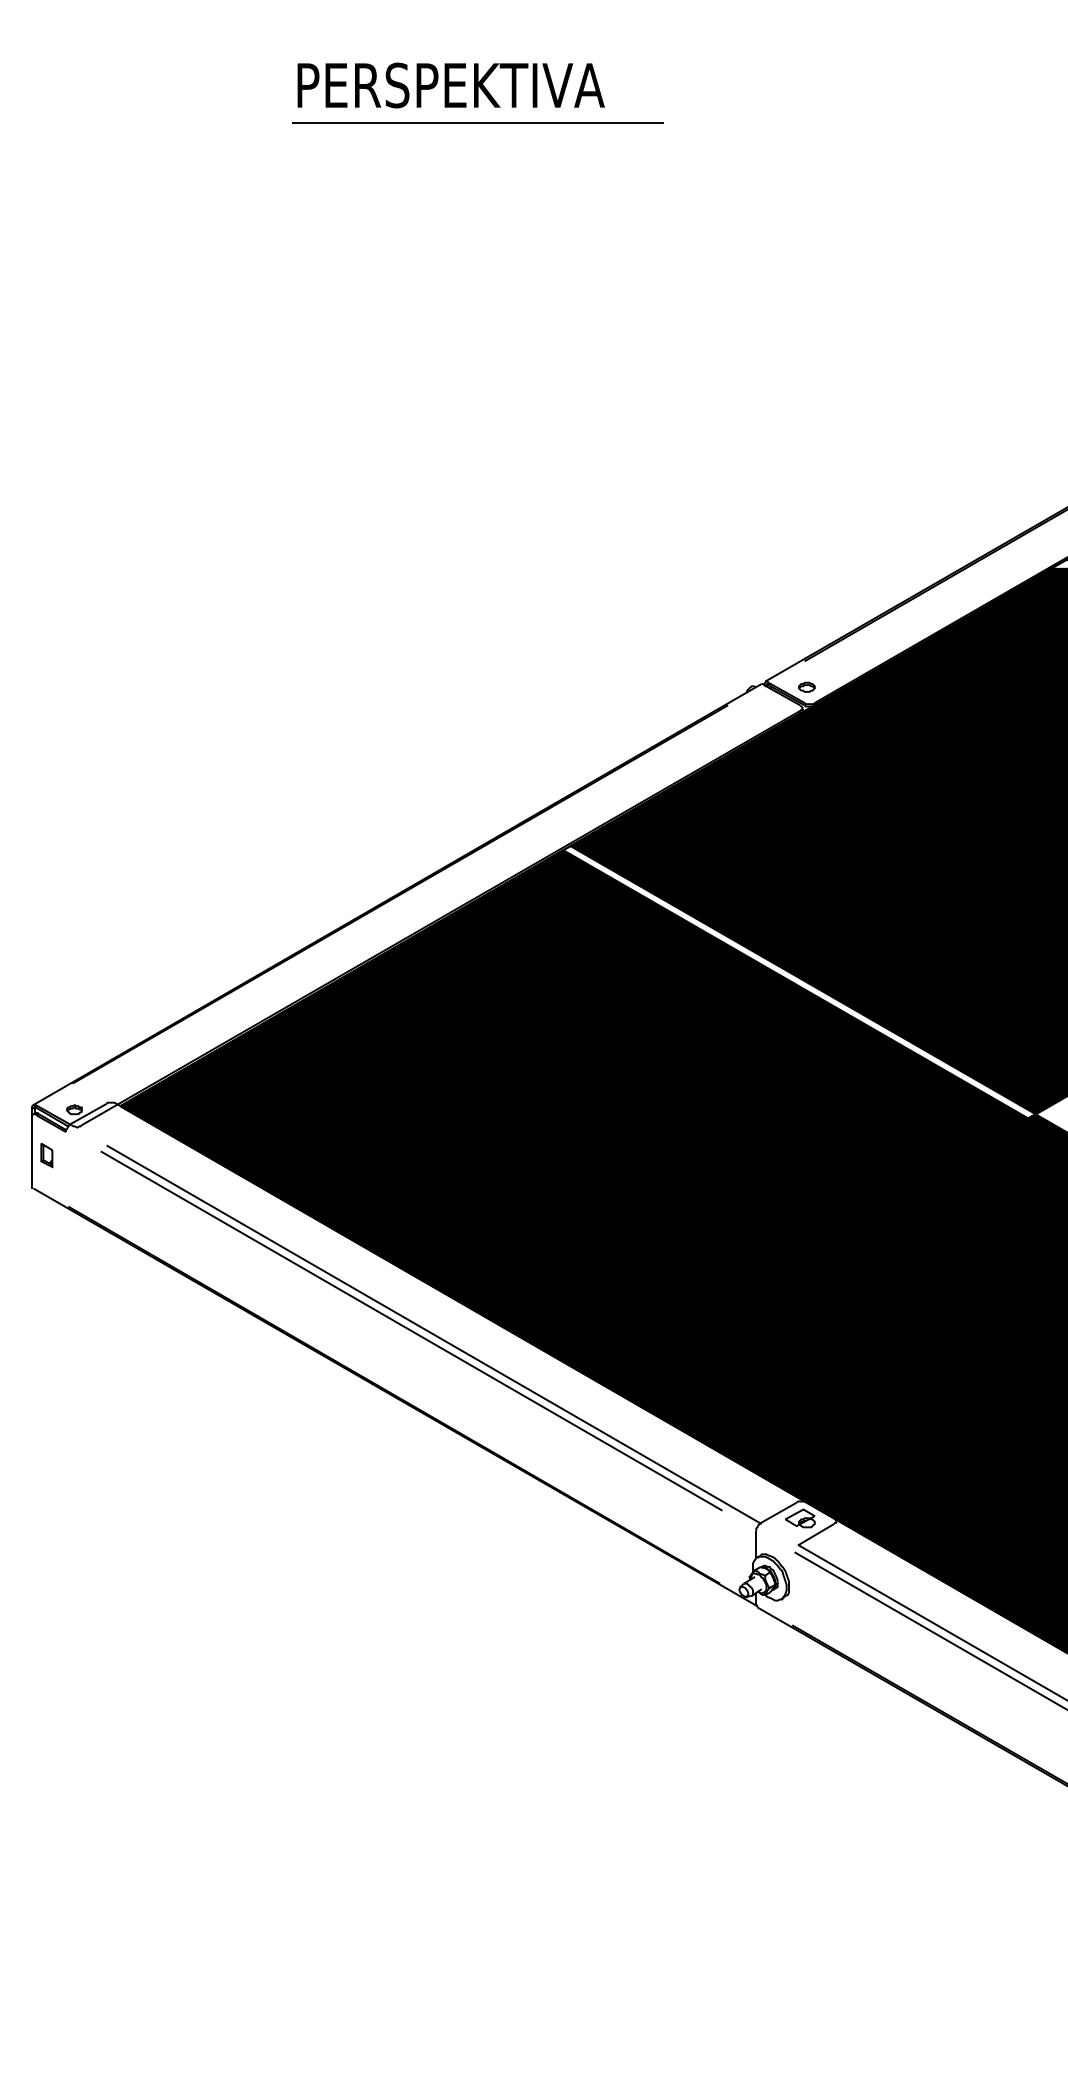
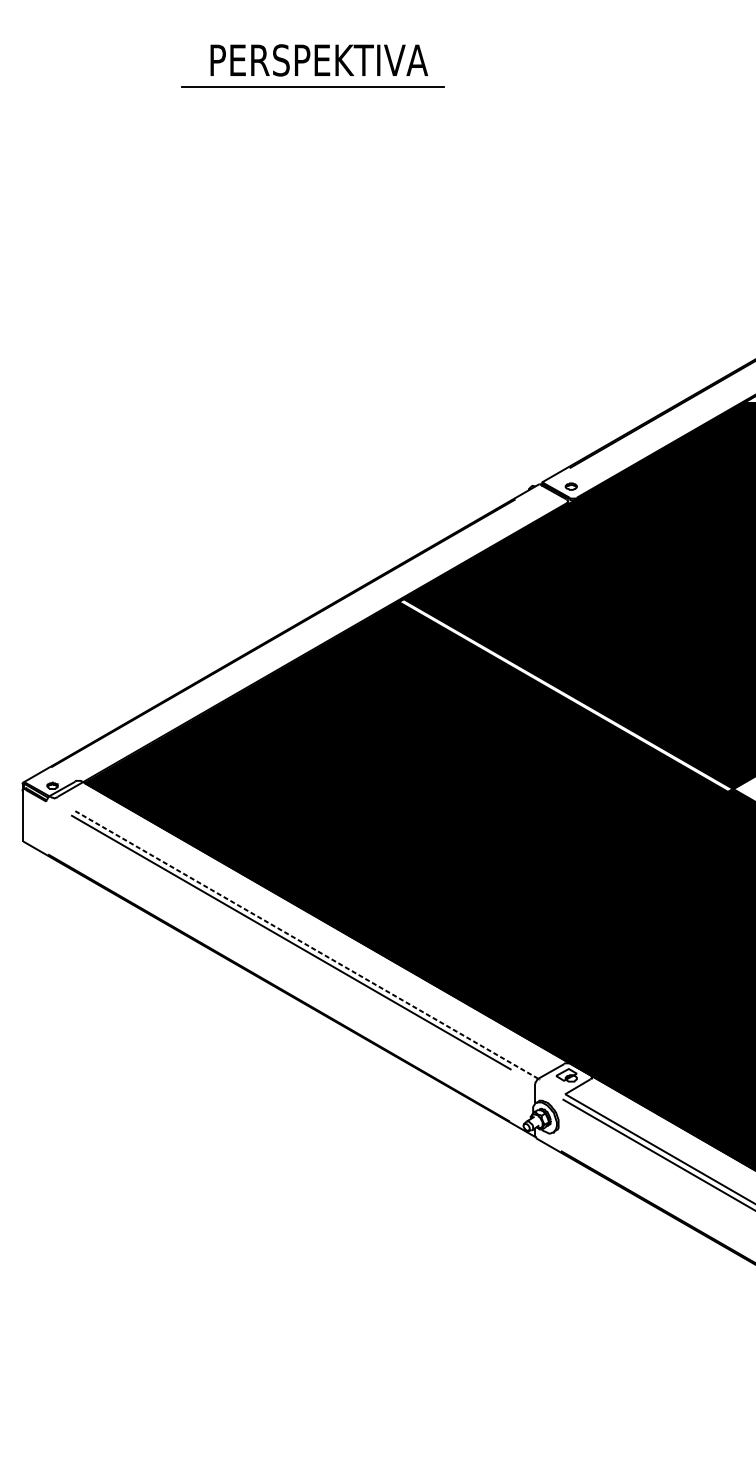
line: (477, 122) -> (312, 86), moved
part: (46, 1155) -> (32, 818), removed
line: (434, 1335) -> (307, 945), solid -> dashed

